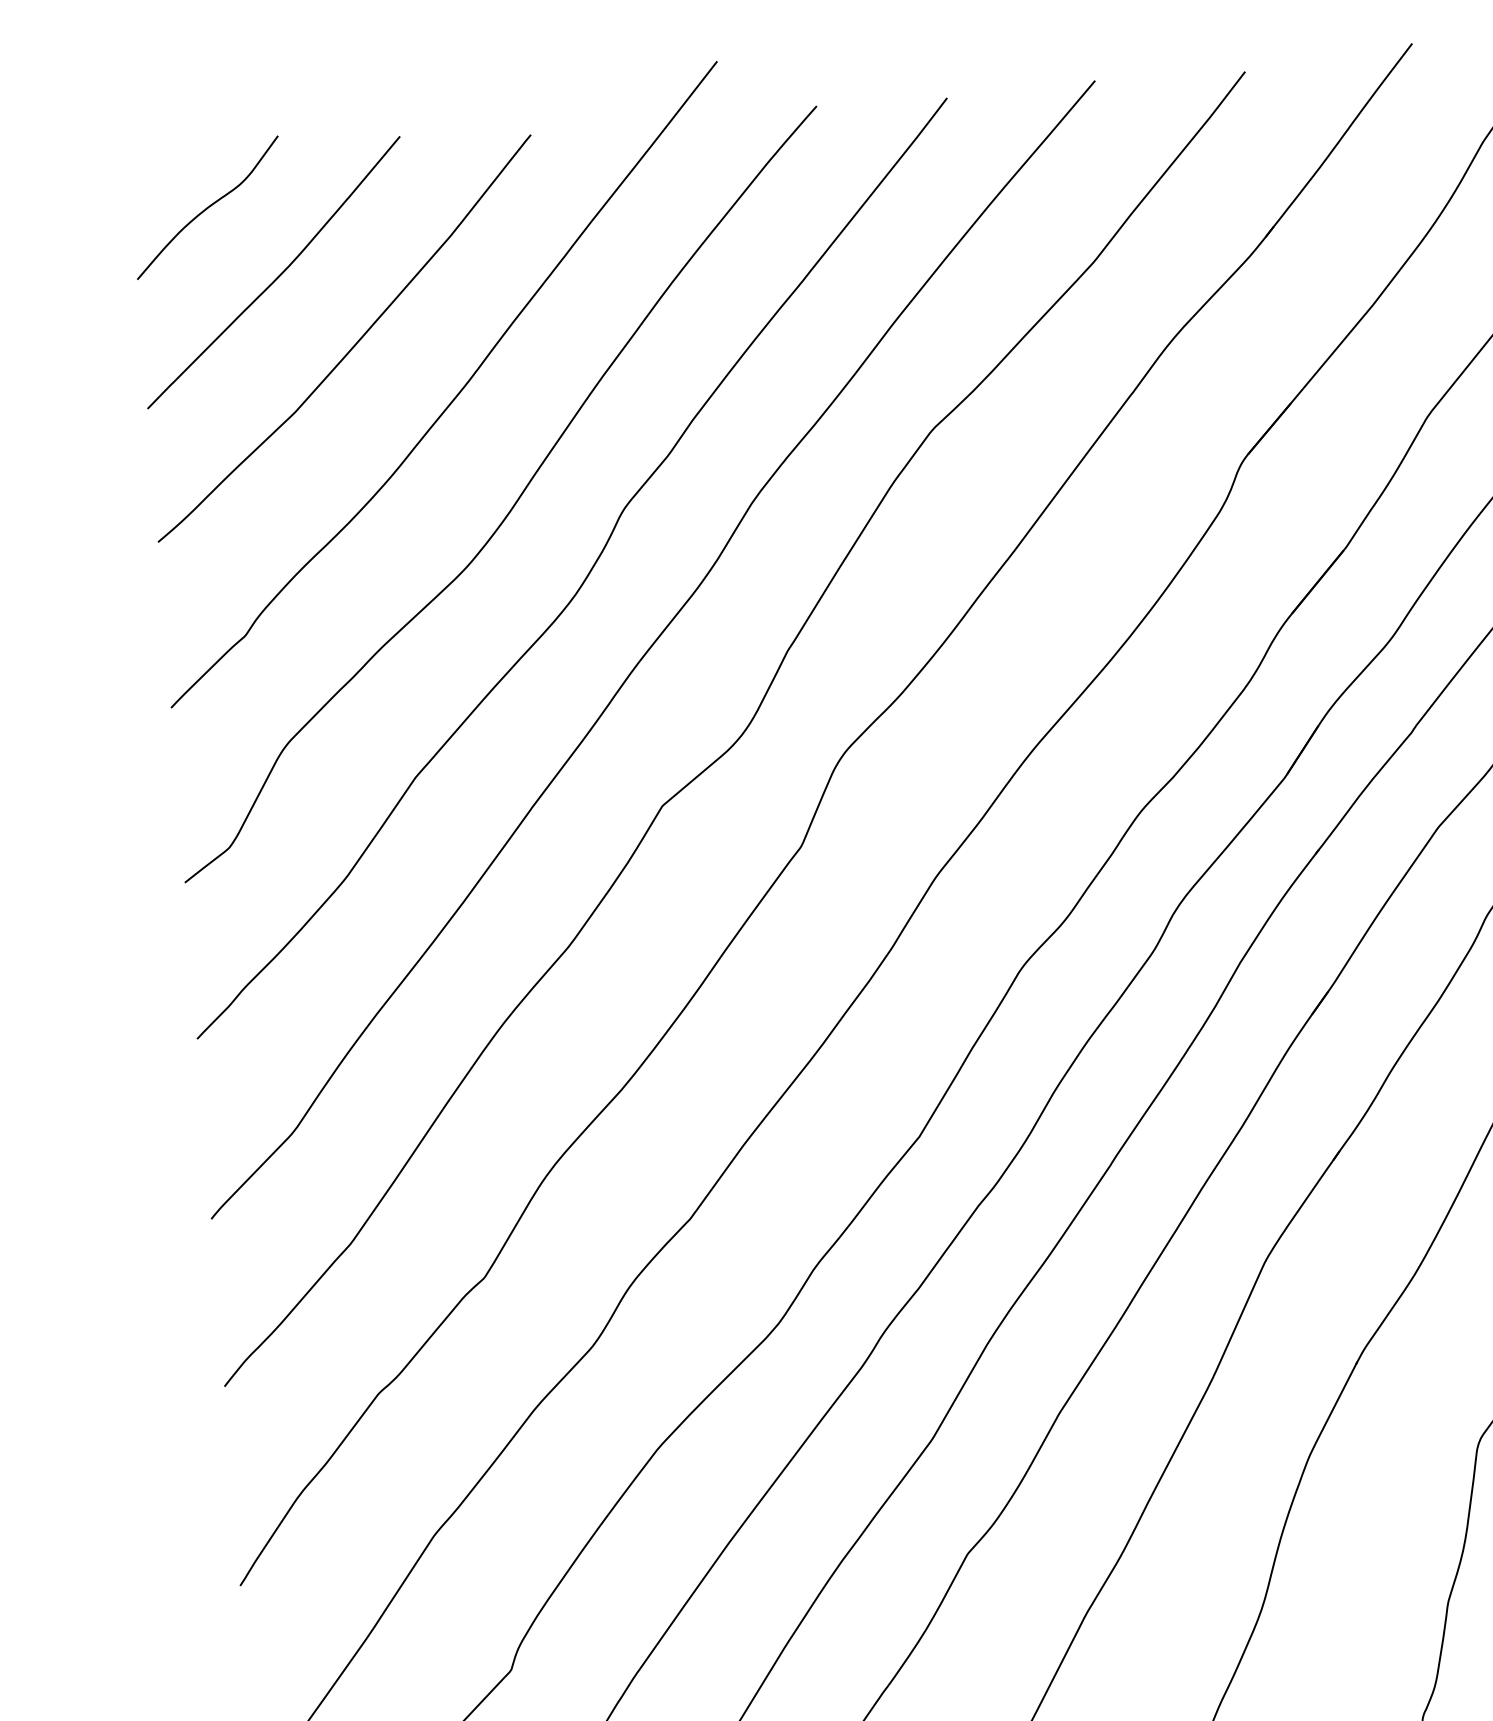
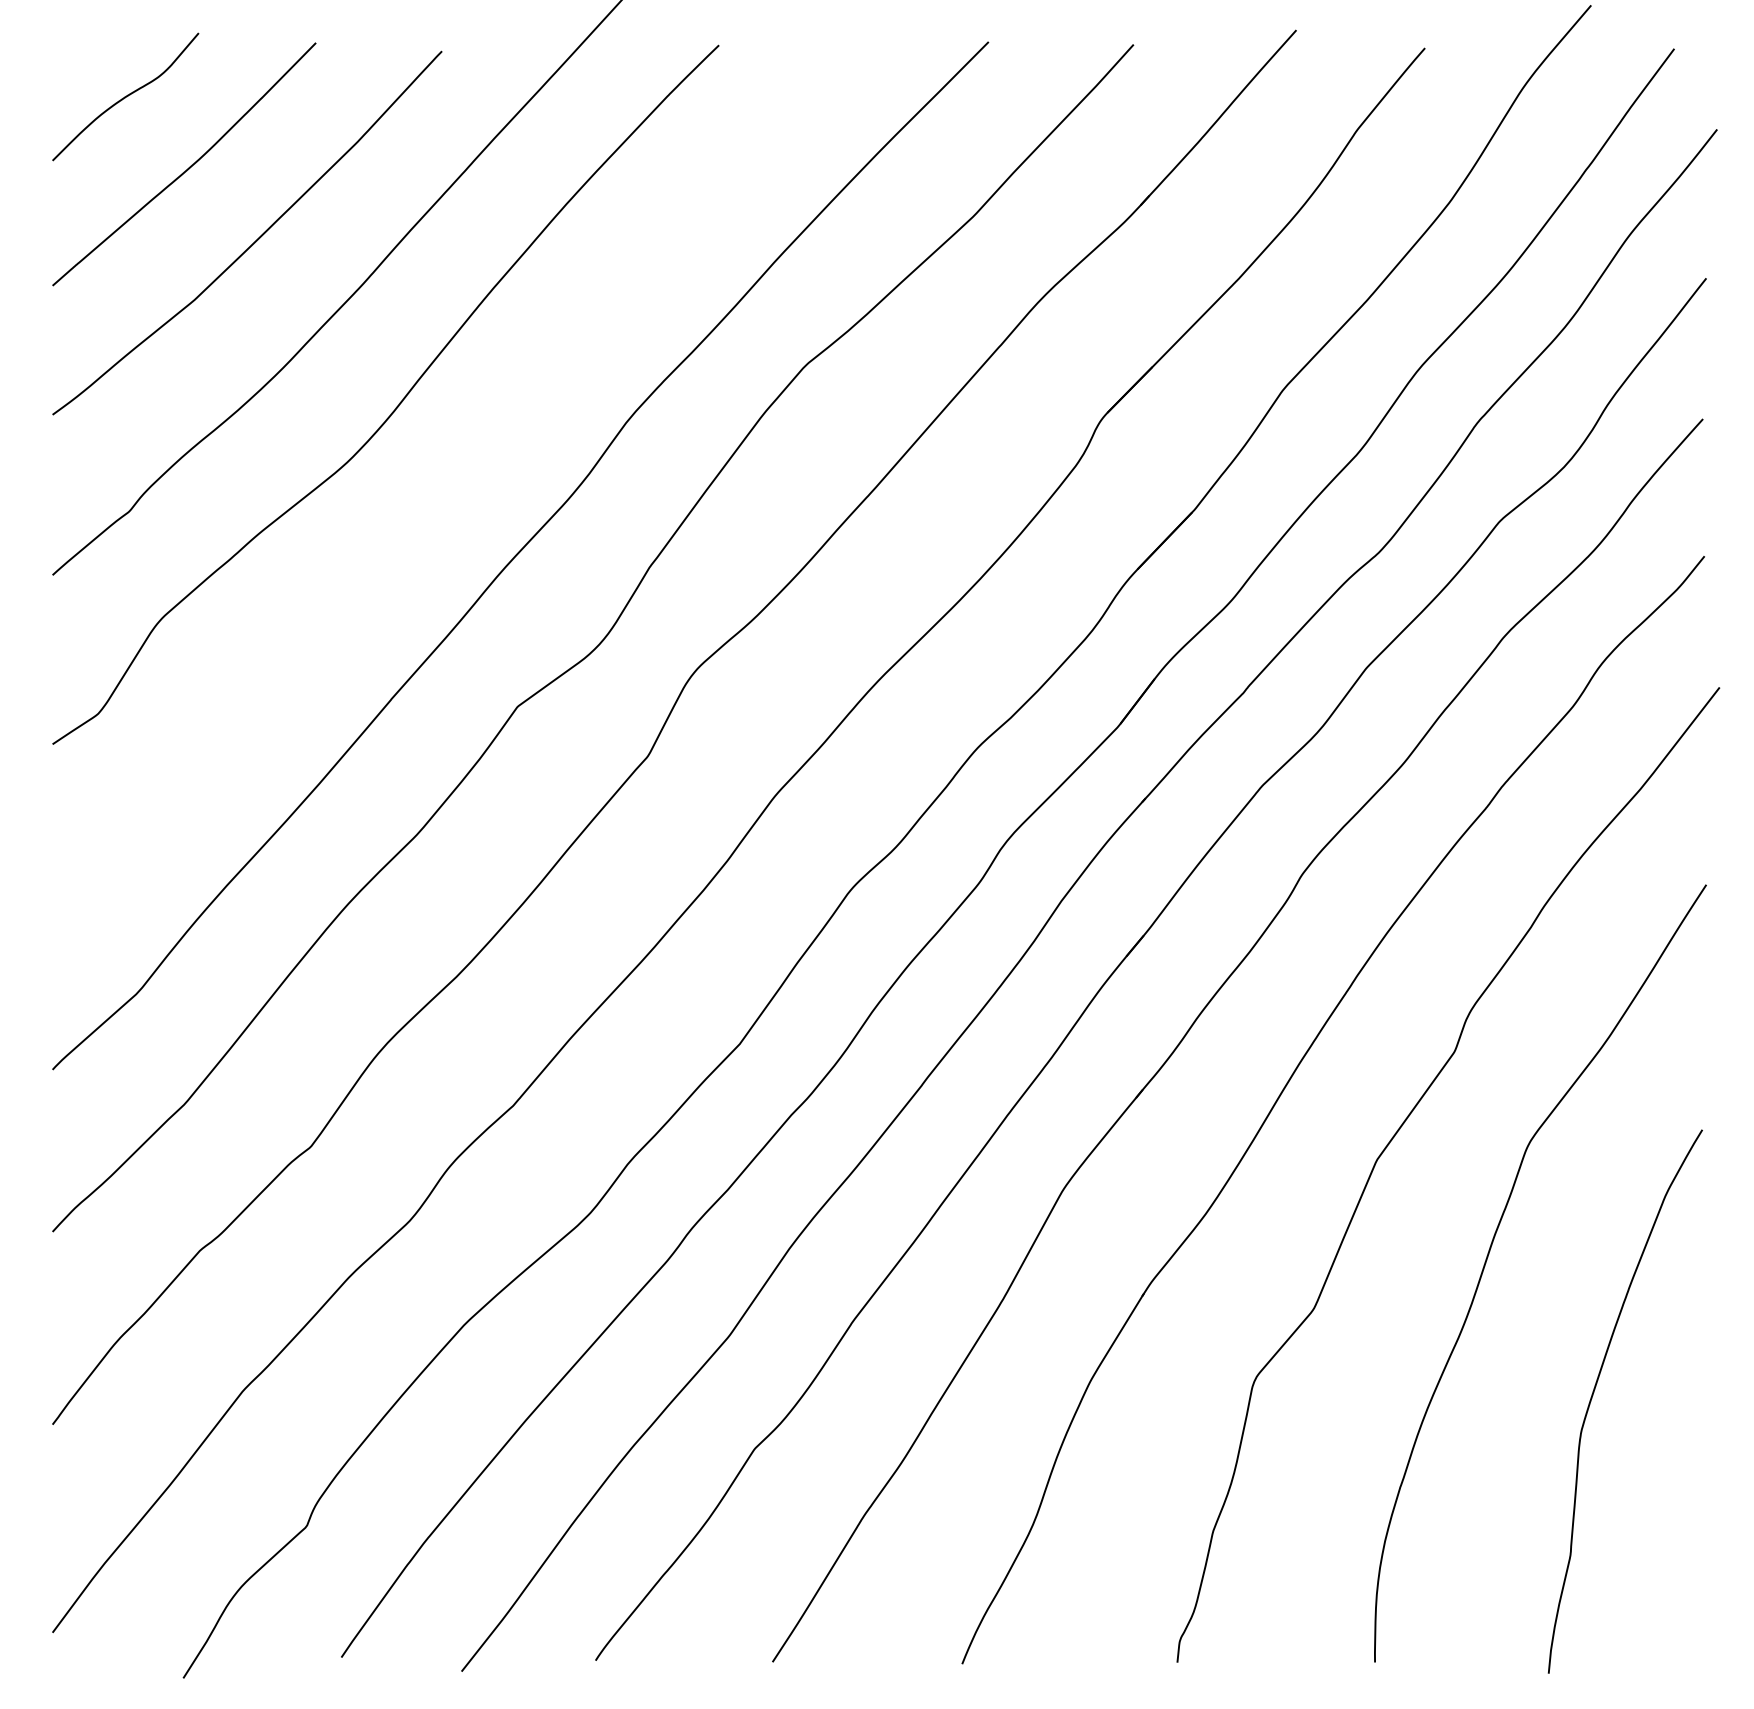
curve: (585, 577) -> (460, 481), removed

